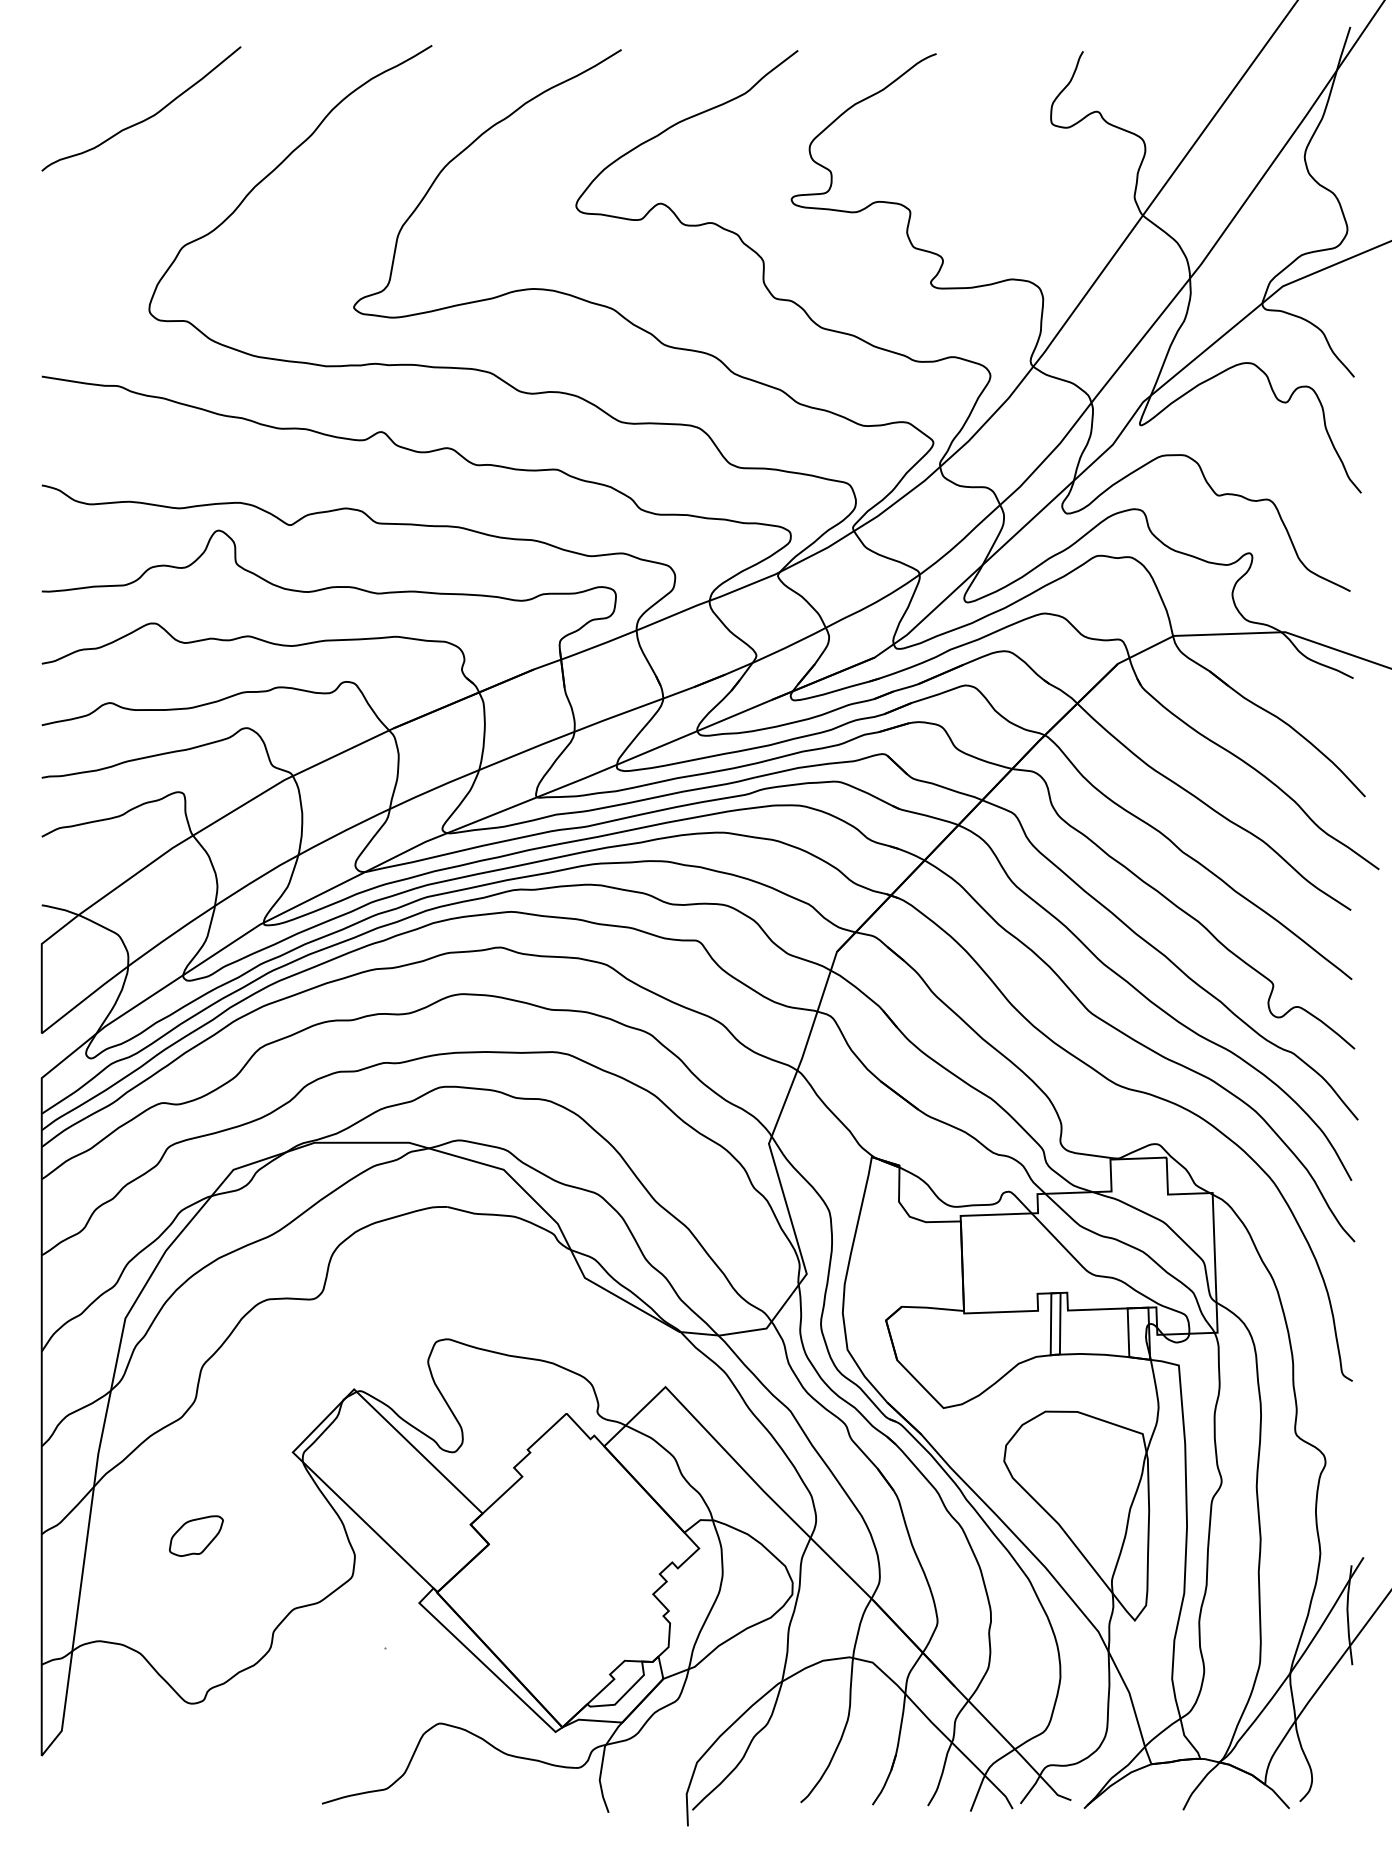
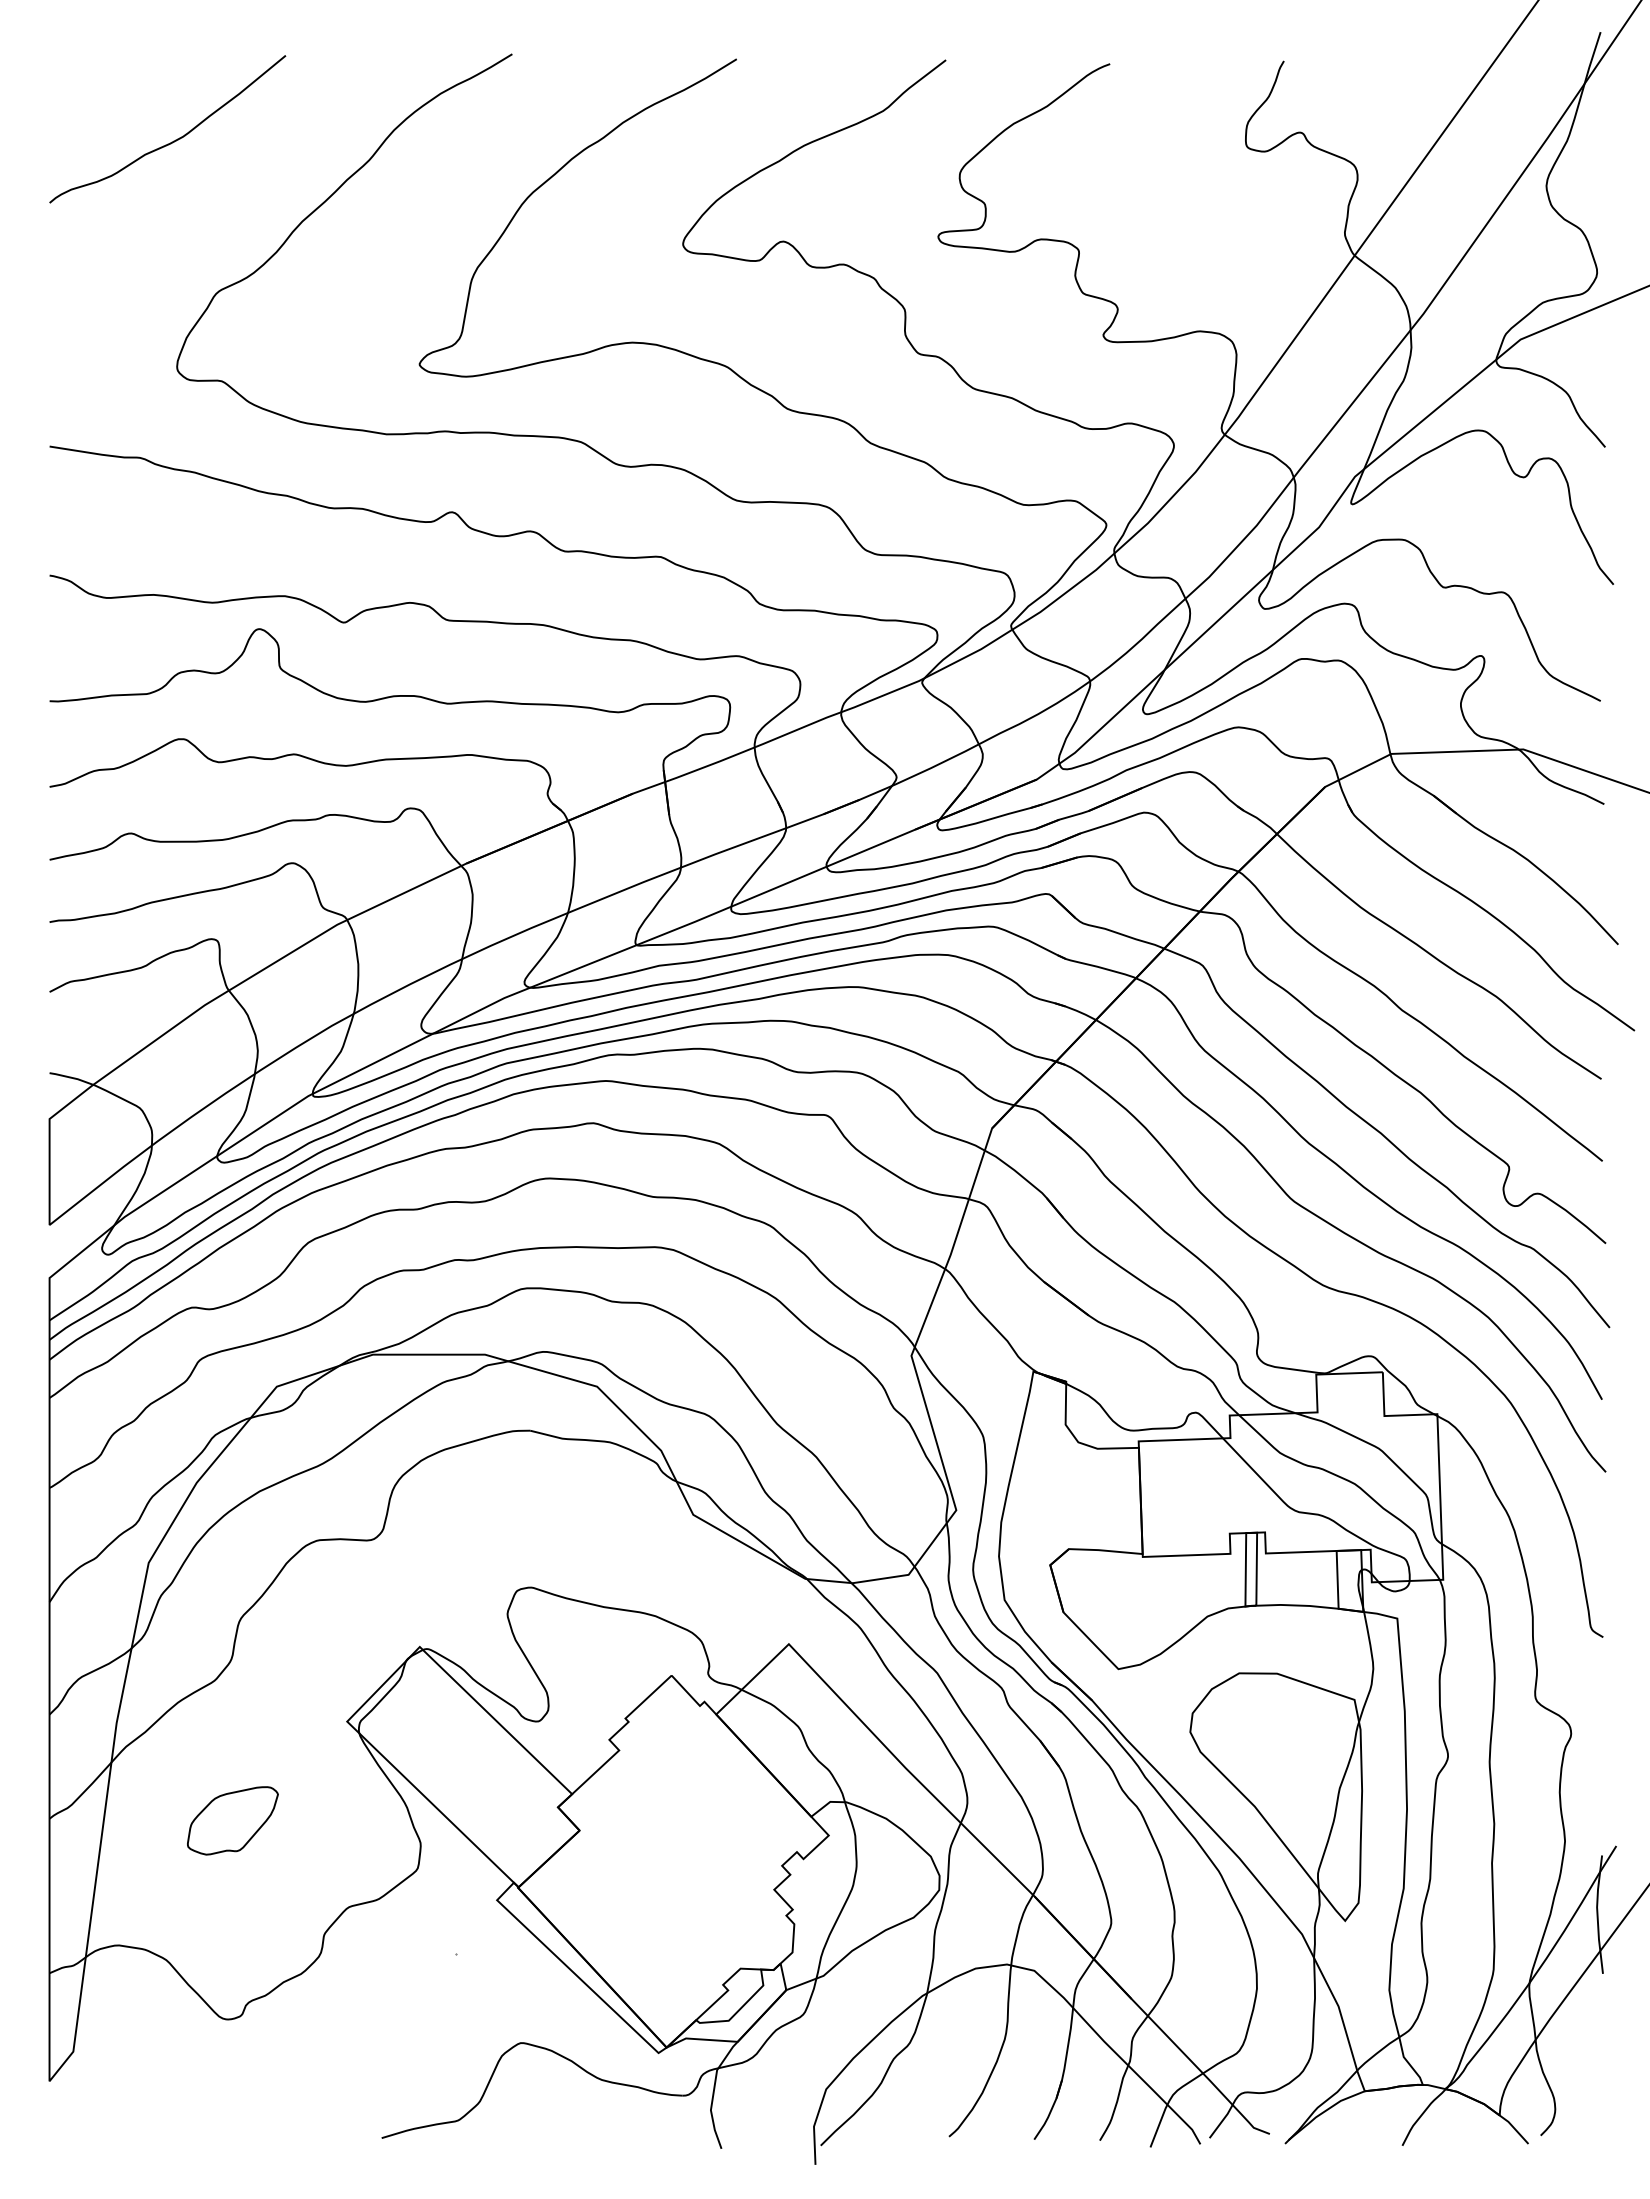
part: (196, 1535) -> (232, 1820), size x1.43

